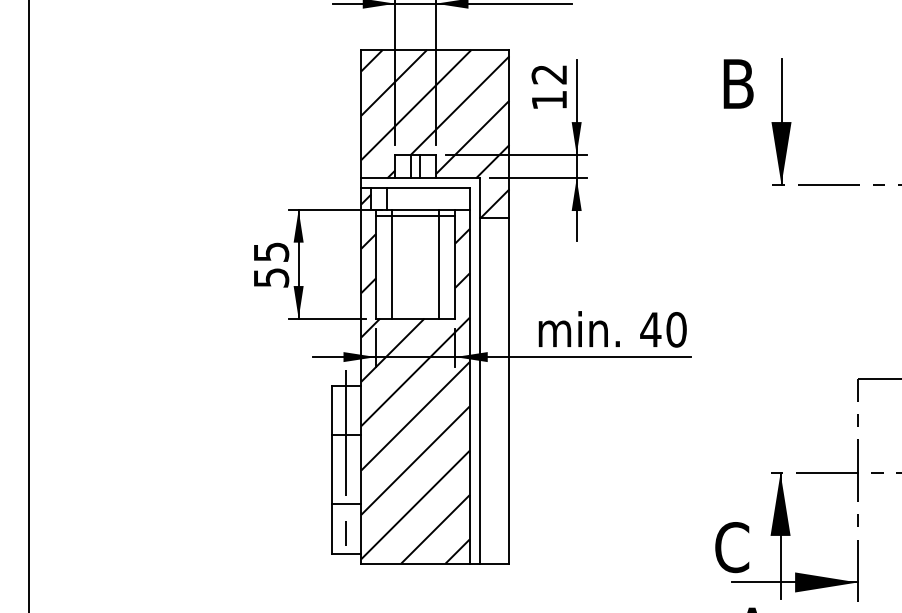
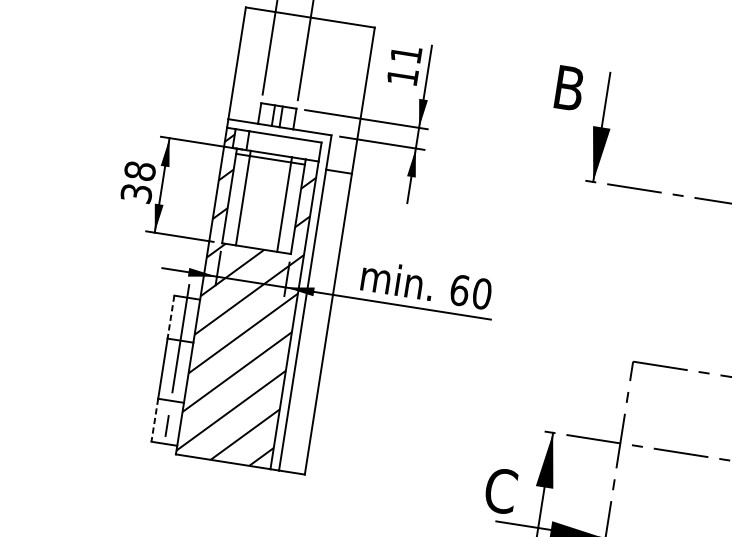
text: (548, 74) -> (405, 54), 12 -> 11
hatch: (435, 133) -> (299, 90), removed
text: (271, 264) -> (138, 181), 55 -> 38
text: (650, 329) -> (459, 290), 40 -> 60
line: (331, 410) -> (170, 317), solid -> dashed
line: (331, 529) -> (154, 420), solid -> dashed

